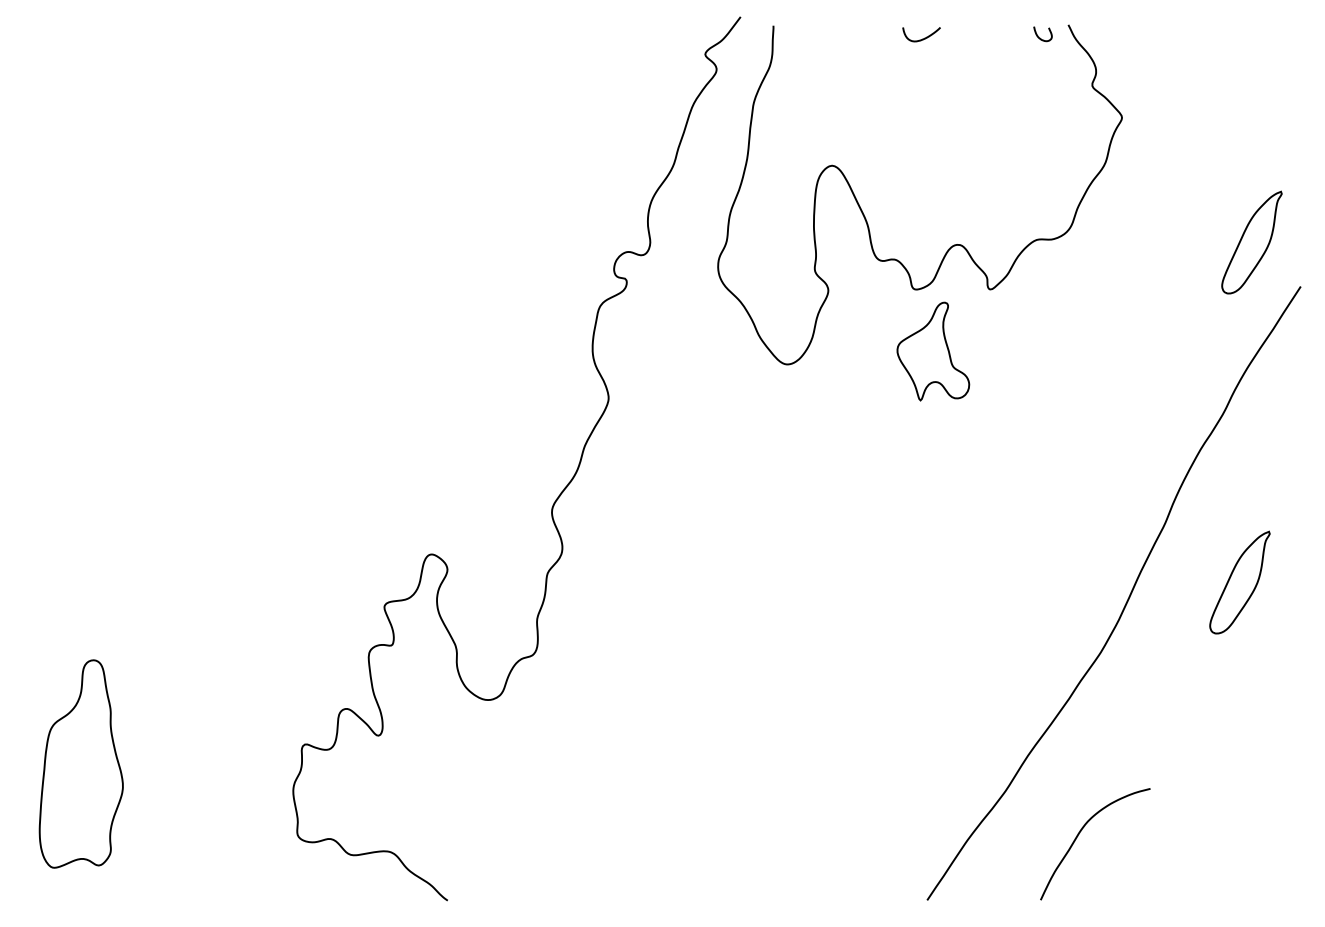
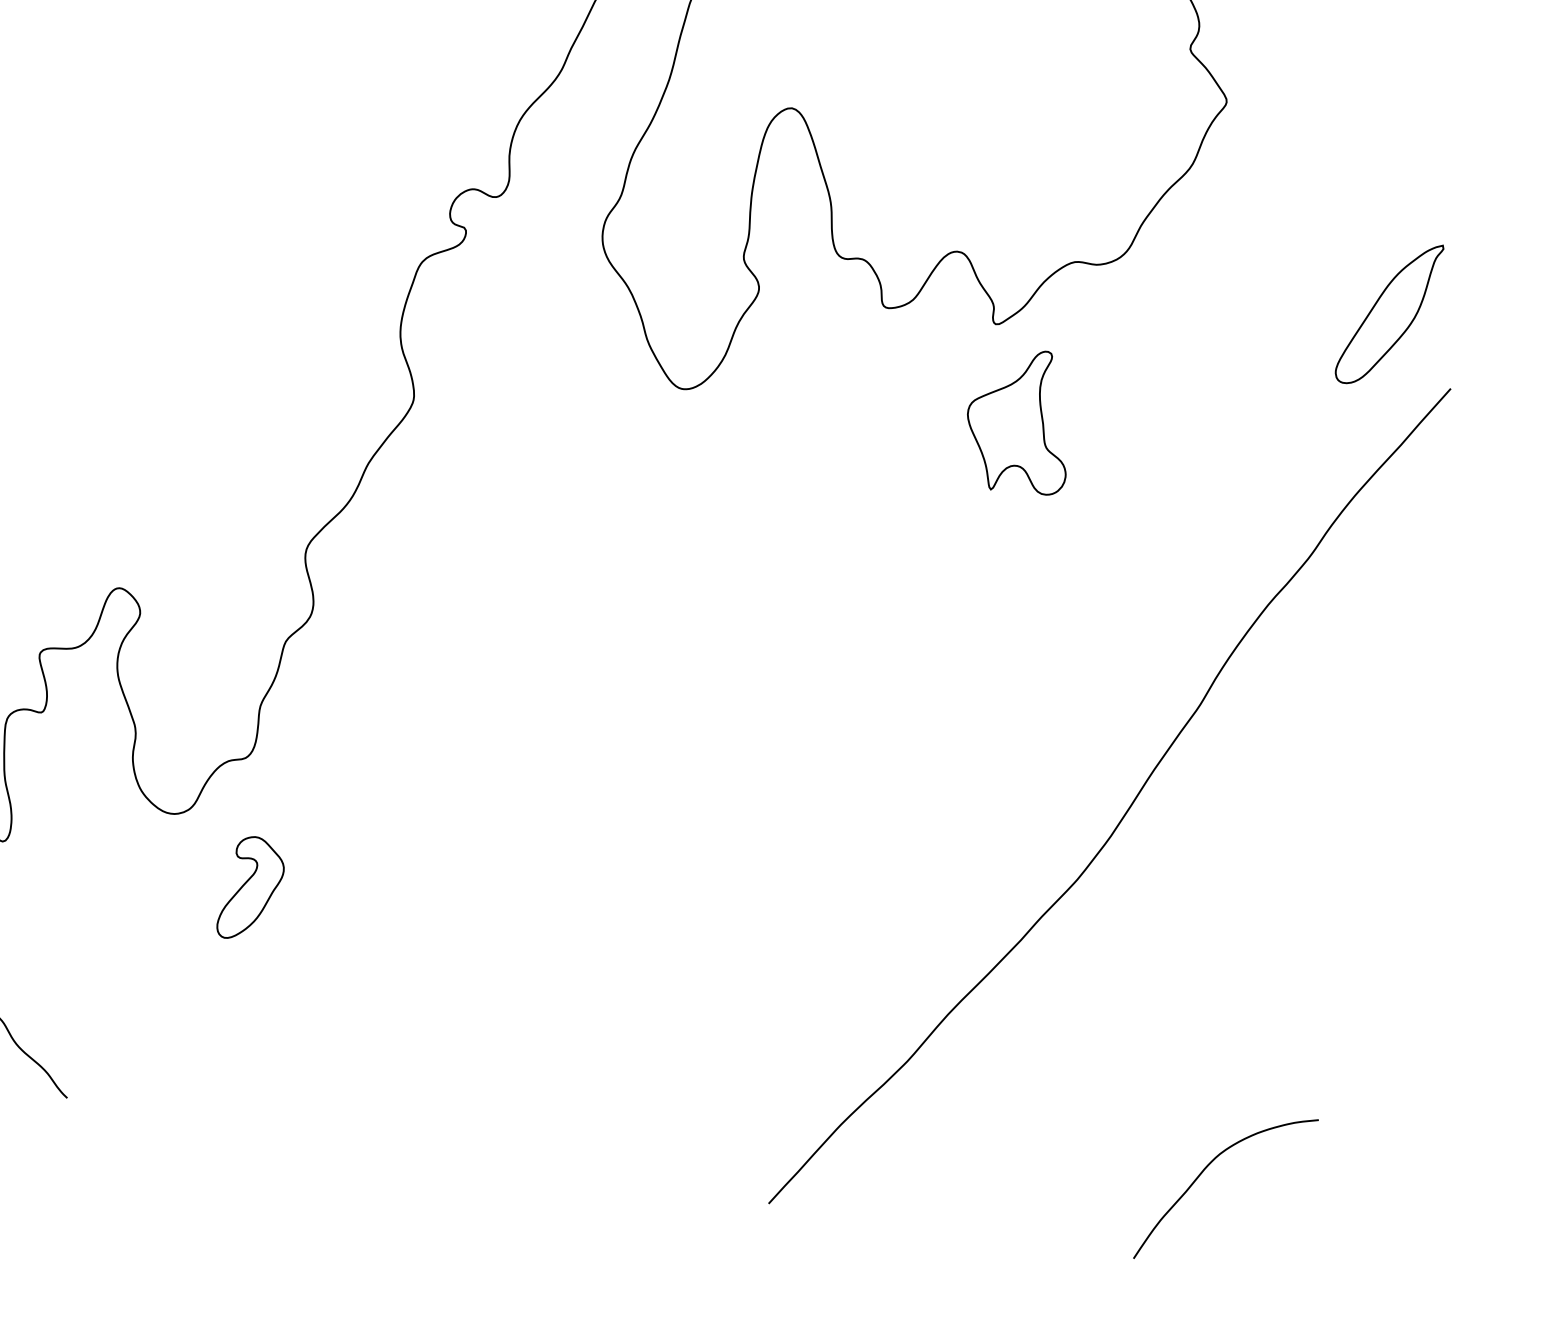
part: (933, 351) -> (1020, 420), moved
part: (1239, 582) -> (1295, 807), removed
part: (549, 742) -> (251, 889), added
curve: (1078, 836) -> (1202, 1173), moved

